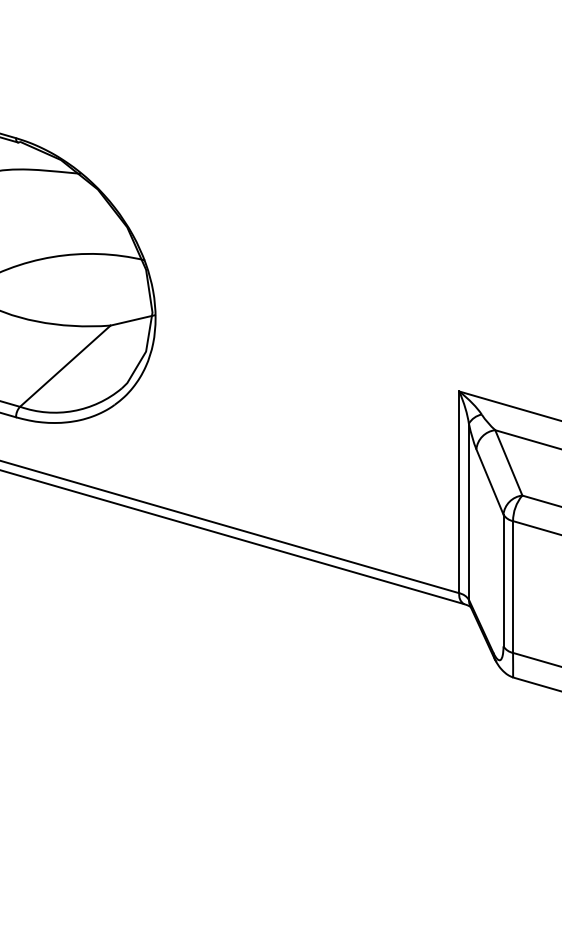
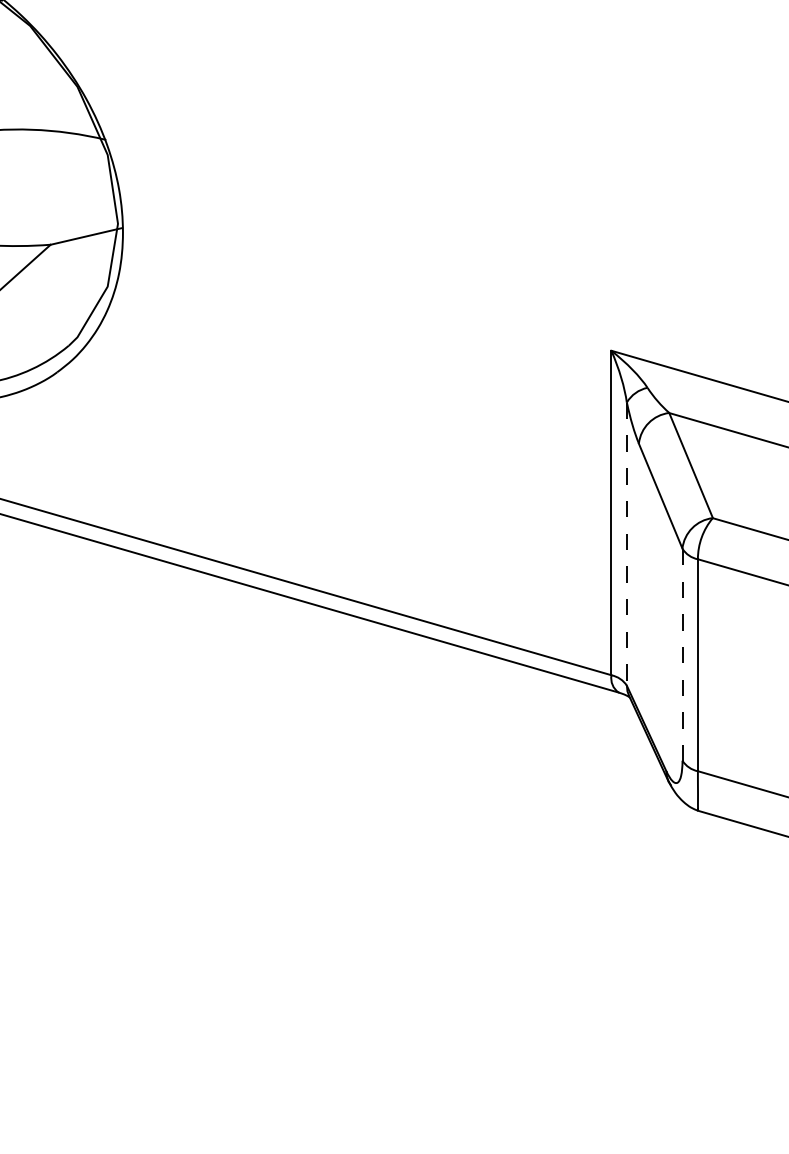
line: (468, 512) -> (626, 545), solid -> dashed
line: (503, 580) -> (682, 654), solid -> dashed

